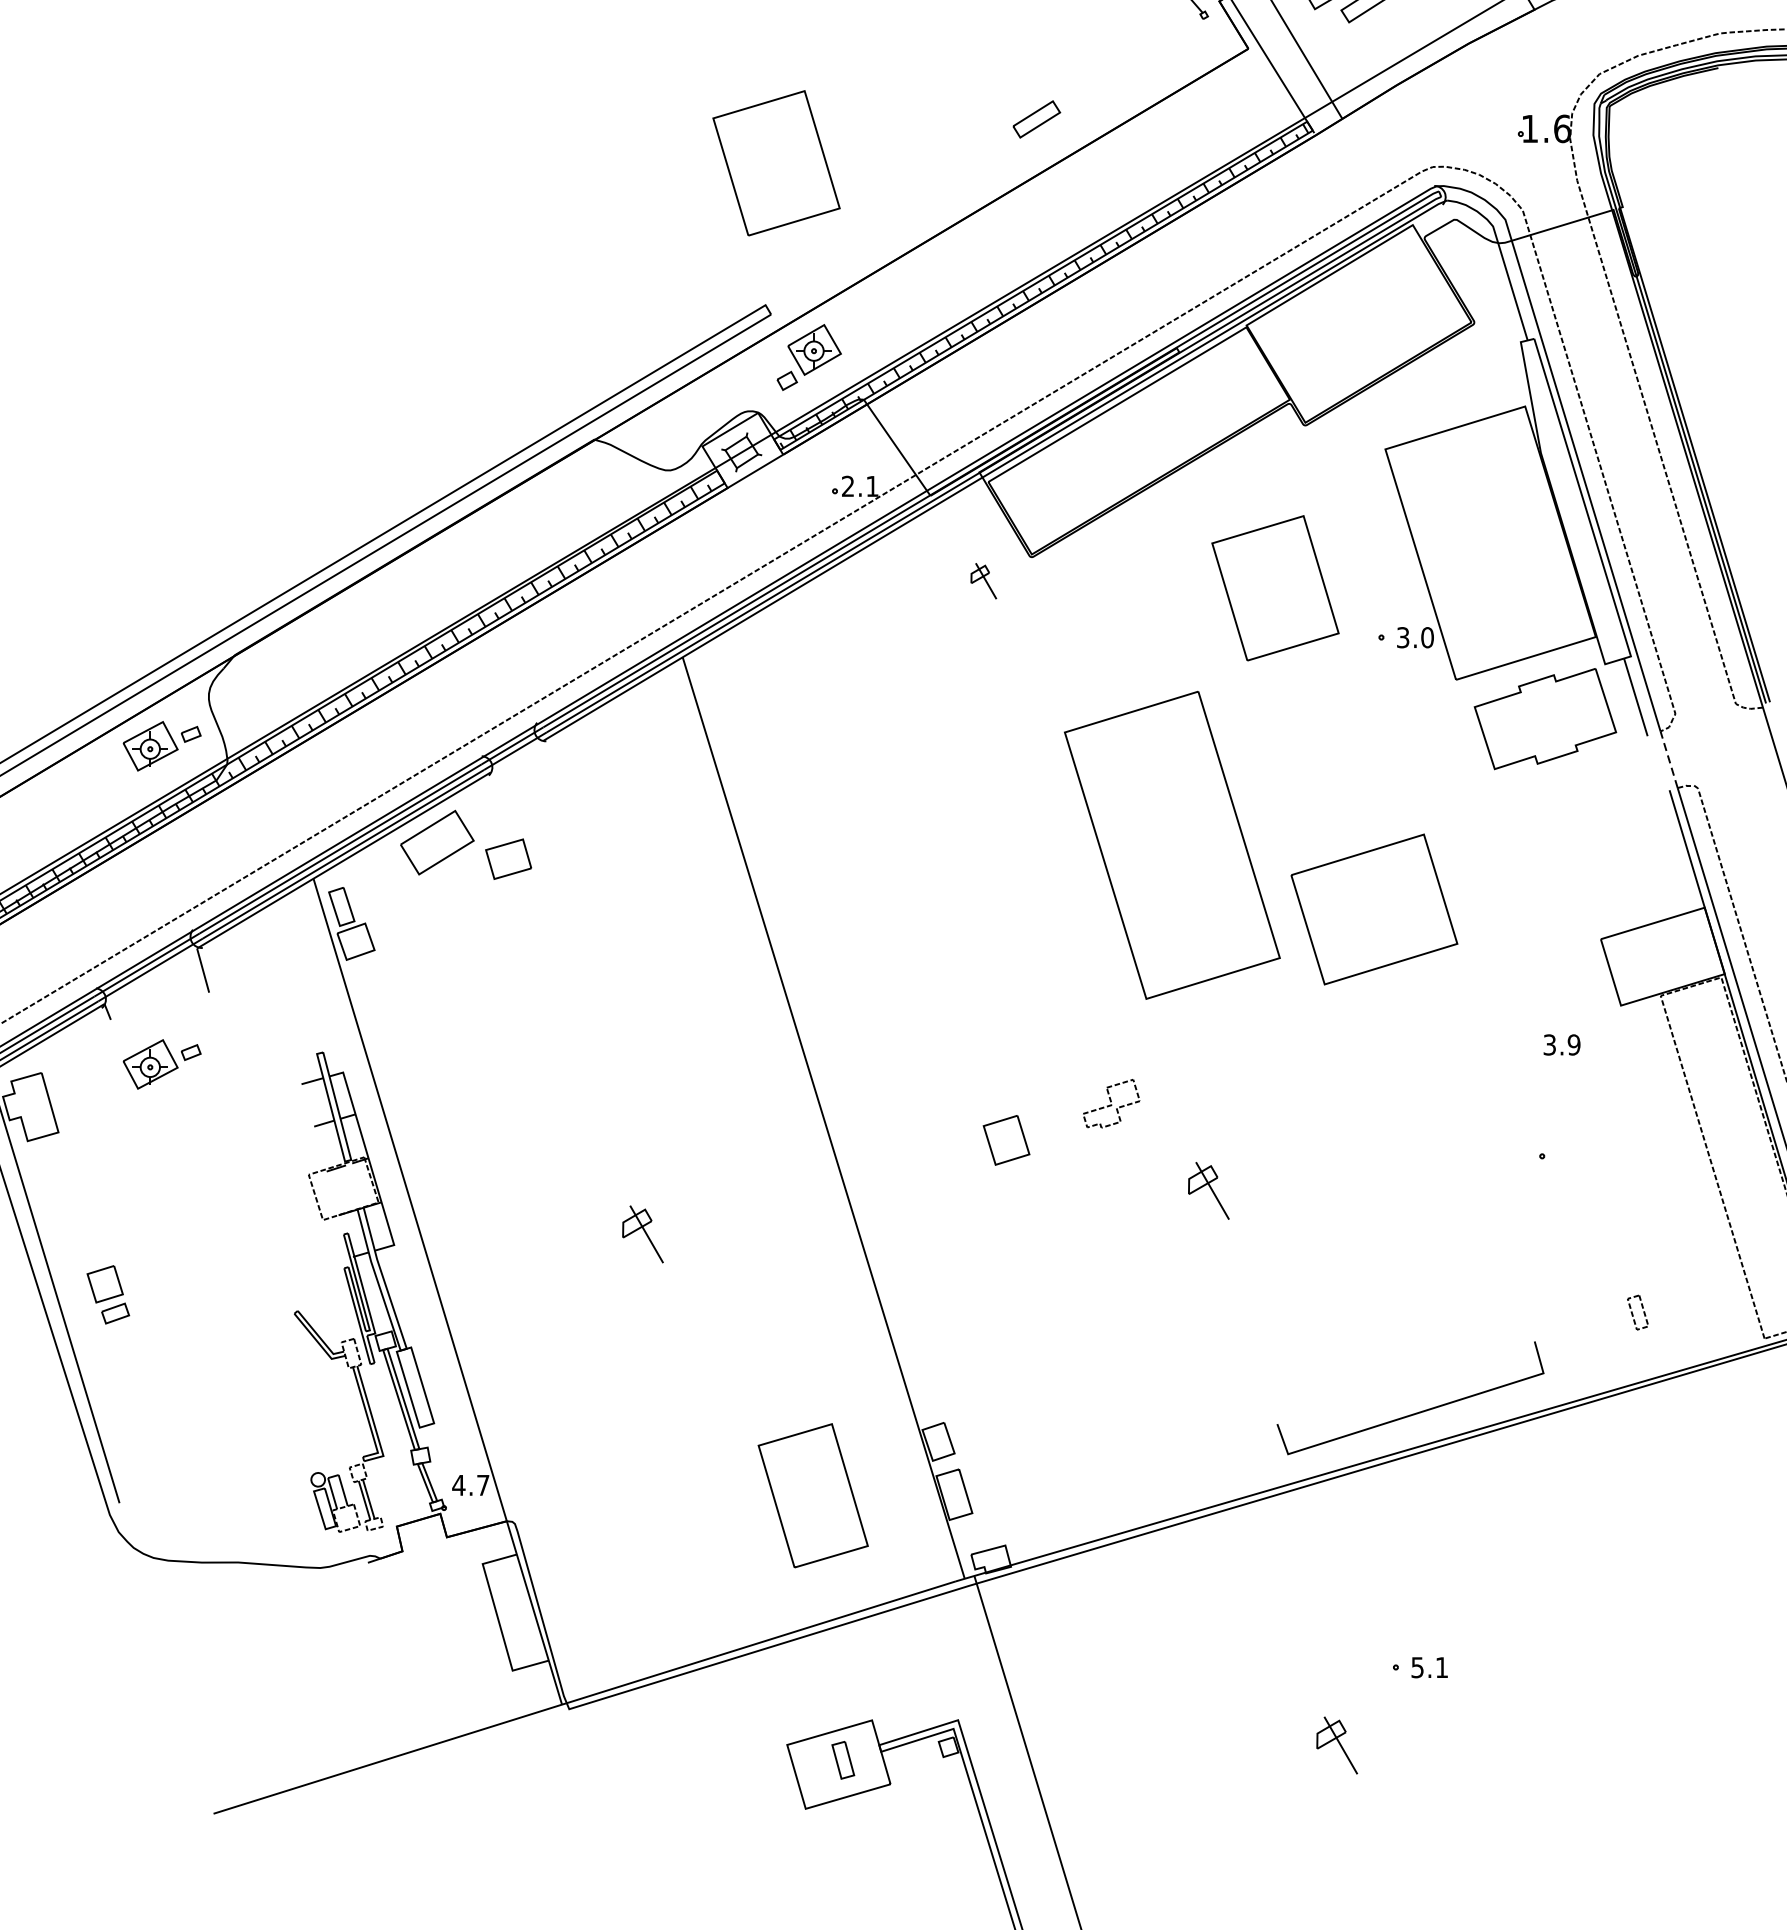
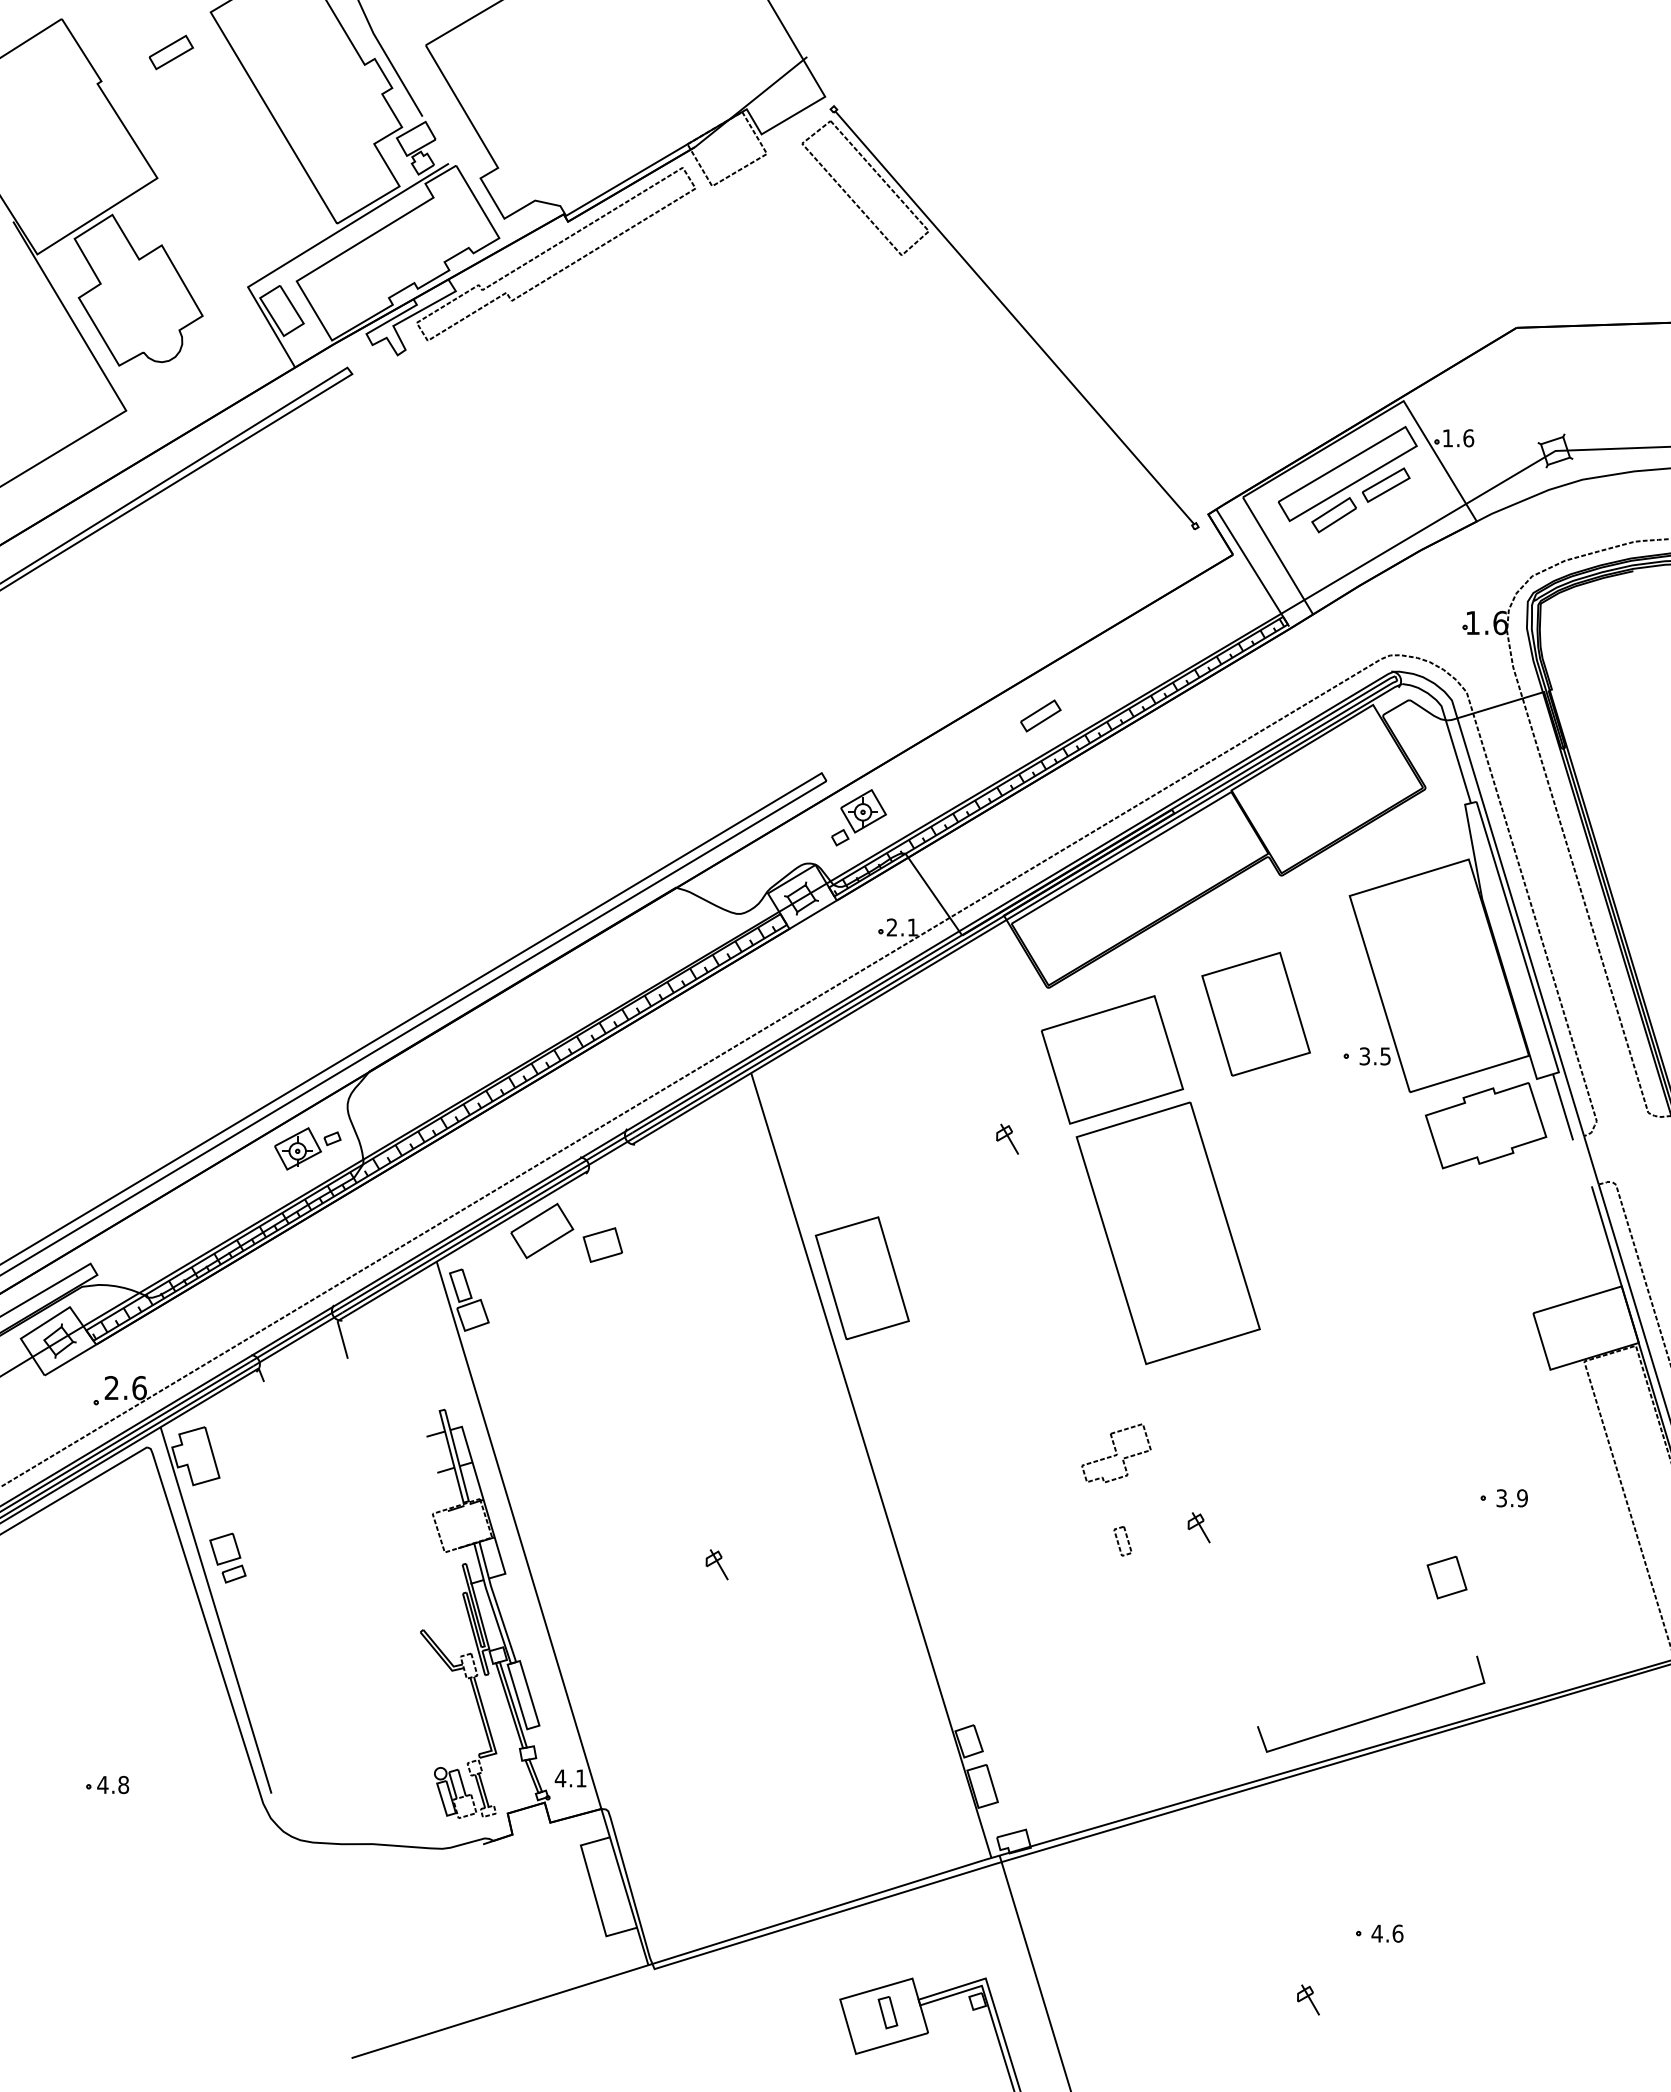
part: (1036, 118) -> (1040, 715), moved
part: (775, 162) -> (830, 651), removed
part: (983, 580) -> (1007, 1138), moved
text: (1427, 637) -> (1385, 1056), 3.0 -> 3.5
line: (1669, 758) -> (1591, 1159), dashed -> solid
part: (1374, 909) -> (1112, 1059), moved
text: (1561, 1045) -> (1511, 1498), moved
part: (161, 1063) -> (307, 1419), removed
part: (1111, 1103) -> (1116, 1453), size x1.43
part: (1005, 1140) -> (1446, 1577), moved
part: (1207, 1190) -> (1198, 1527), size x0.62
part: (641, 1234) -> (716, 1564), size x0.62
part: (107, 1294) -> (227, 1557), moved
part: (1637, 1312) -> (1122, 1541), moved
text: (483, 1485) -> (581, 1778), 4.7 -> 4.1
part: (812, 1496) -> (861, 1278), moved
text: (1429, 1667) -> (1387, 1933), 5.1 -> 4.6
part: (1336, 1744) -> (1308, 1999), size x0.62

